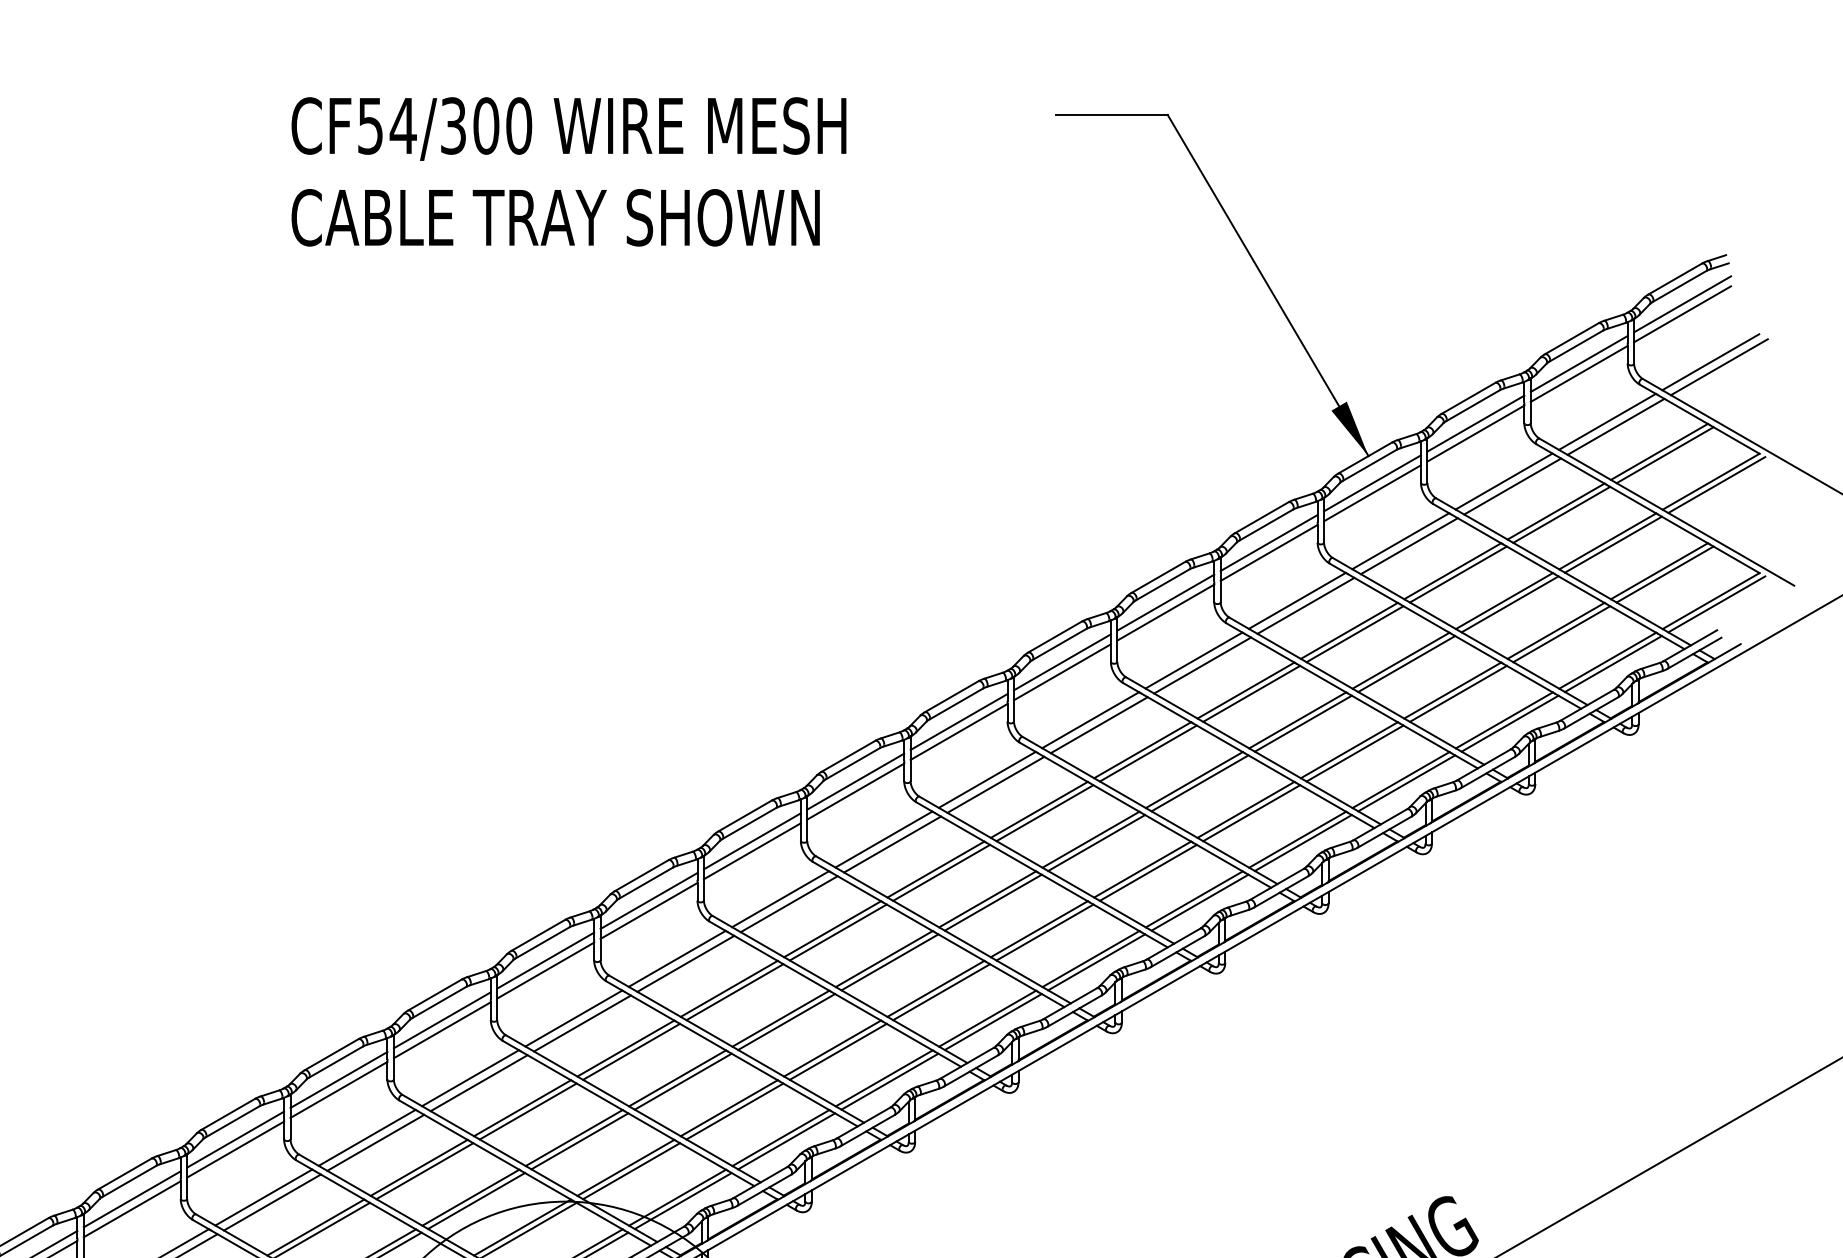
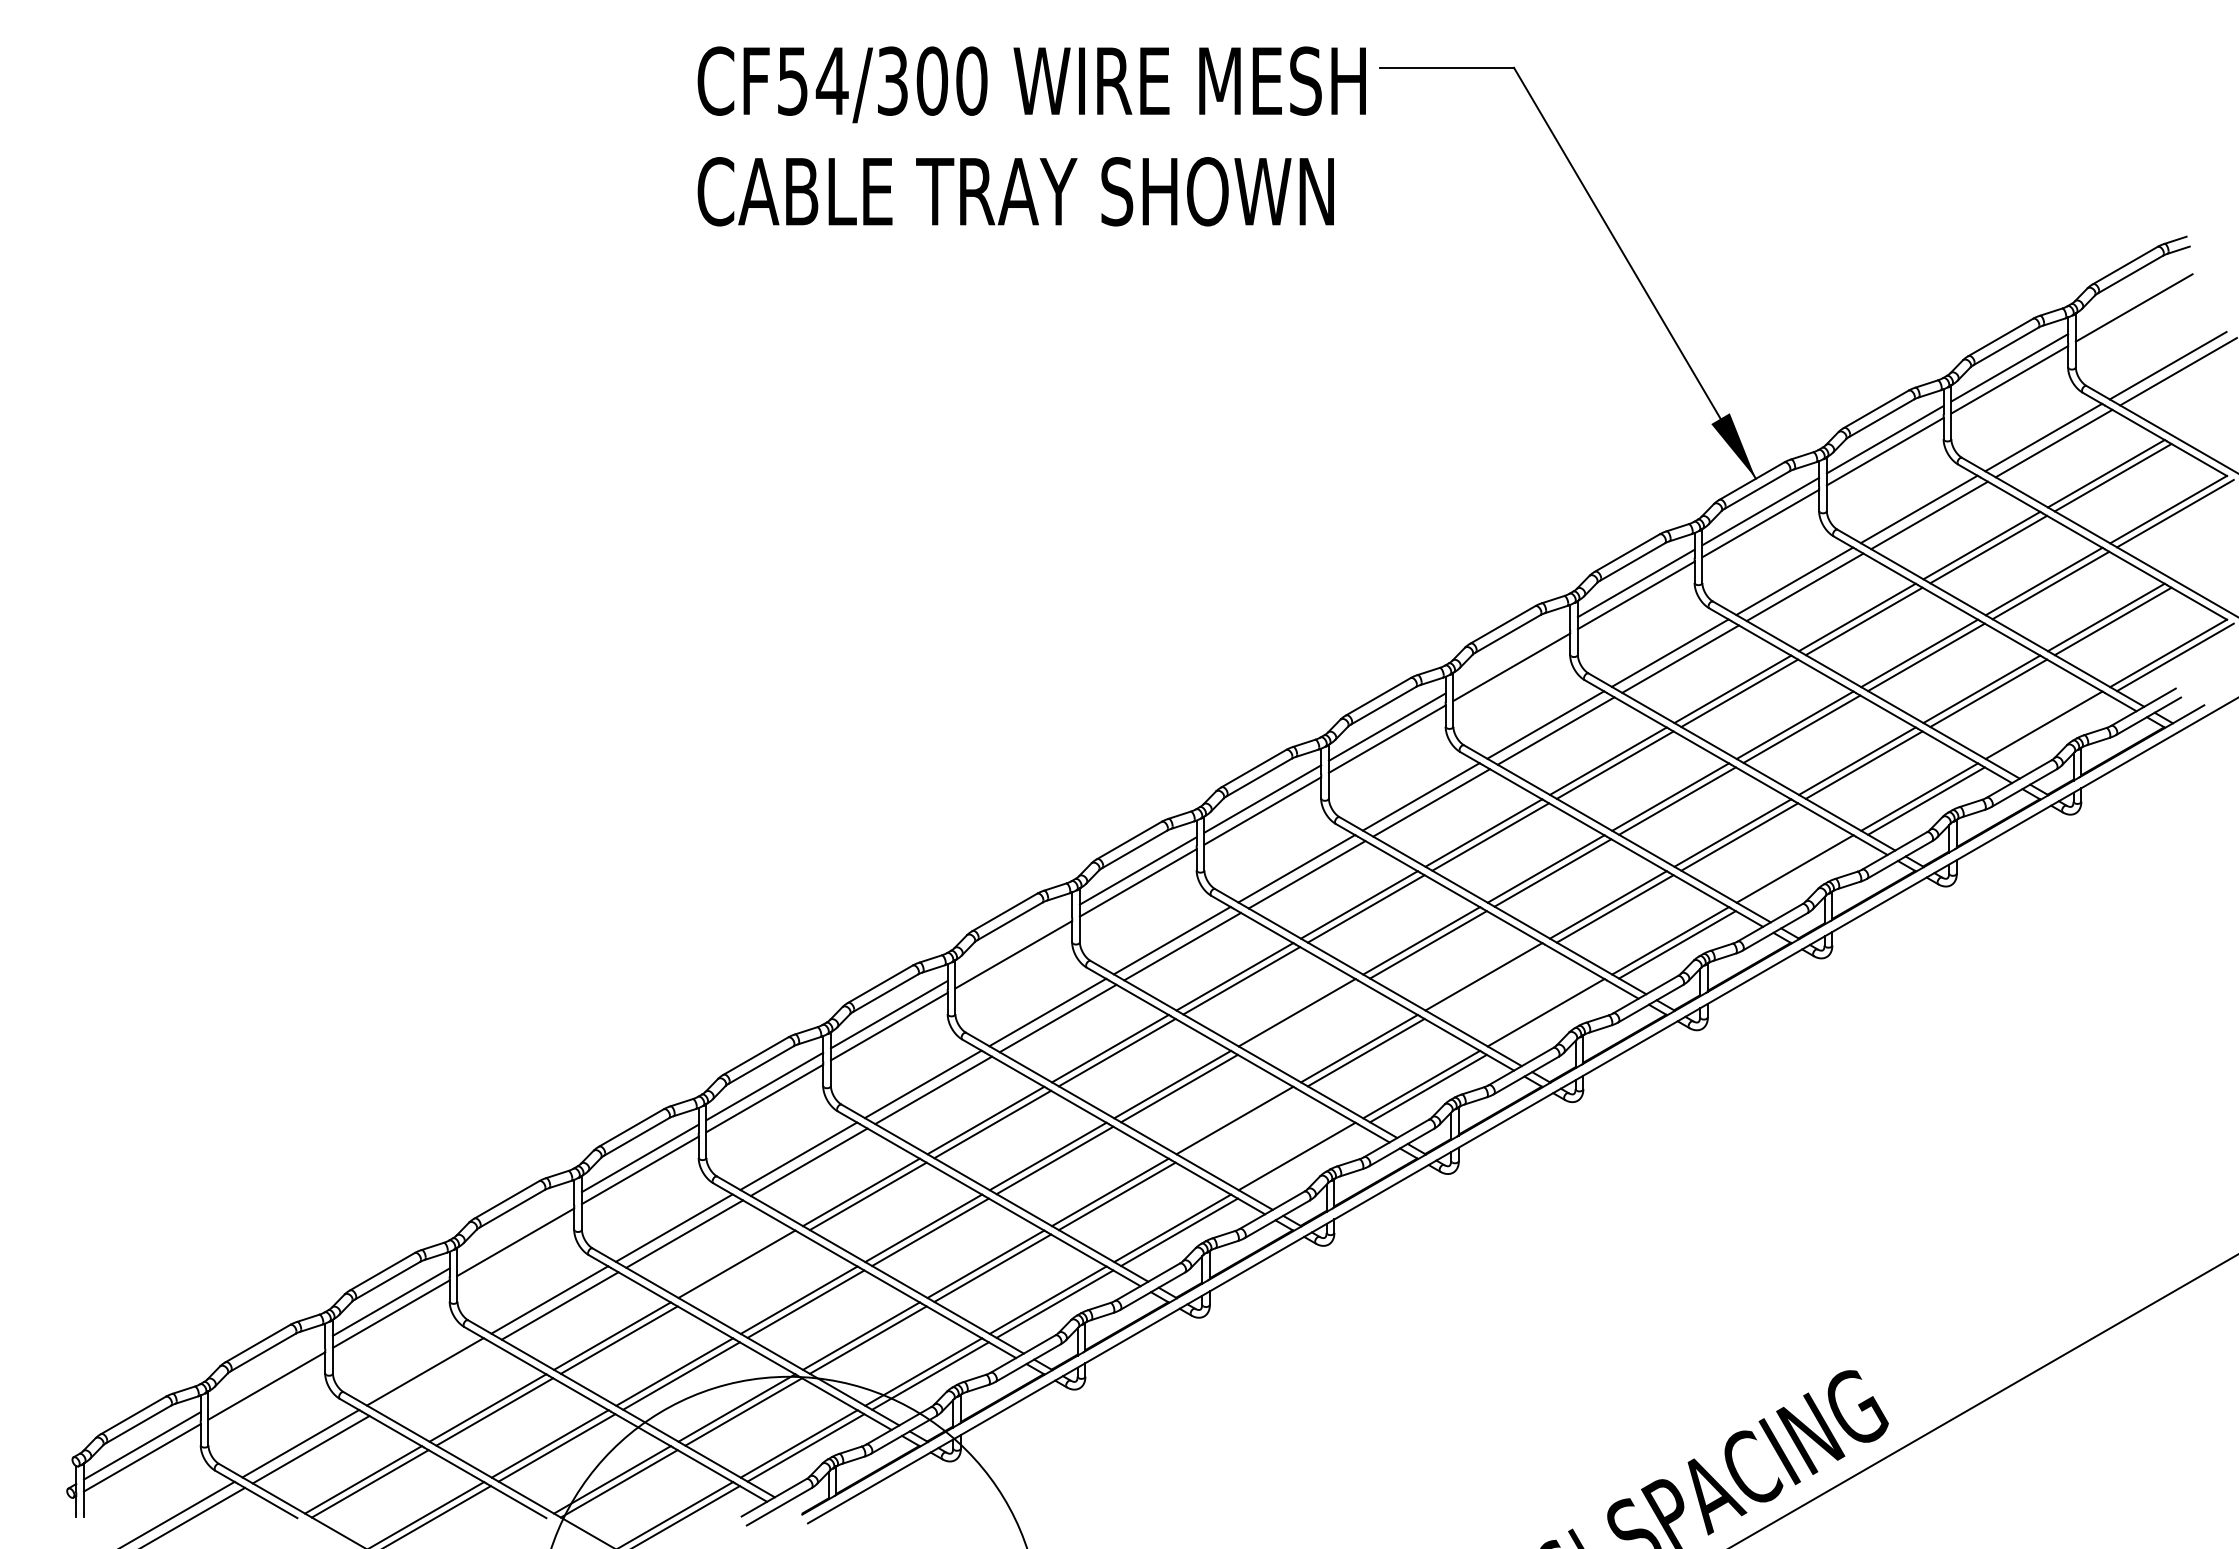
text: (568, 171) -> (1031, 136), moved
line: (1681, 303) -> (2133, 295), removed
line: (1165, 602) -> (1511, 655), removed
line: (1613, 663) -> (2050, 728), removed
line: (1406, 782) -> (1801, 872), removed
line: (752, 841) -> (1013, 942), removed
line: (1148, 872) -> (1490, 980), removed
line: (992, 902) -> (1303, 1016), removed
line: (1199, 902) -> (1552, 1016), removed
line: (941, 992) -> (1241, 1124), removed
line: (992, 1022) -> (1303, 1160), removed
line: (338, 1079) -> (515, 1229), removed
line: (527, 1110) -> (743, 1267), removed
line: (131, 1198) -> (266, 1373), removed
line: (272, 1202) -> (435, 1377), removed

